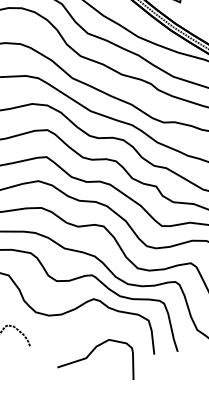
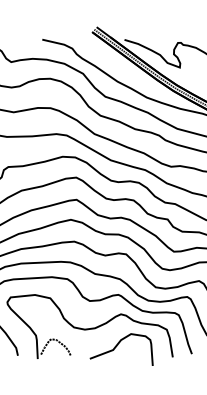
curve: (91, 354) -> (117, 346), moved

